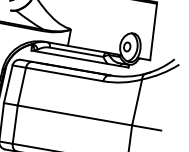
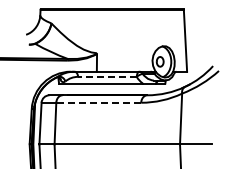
line: (75, 51) -> (106, 76), solid -> dashed
line: (64, 74) -> (98, 102), solid -> dashed

